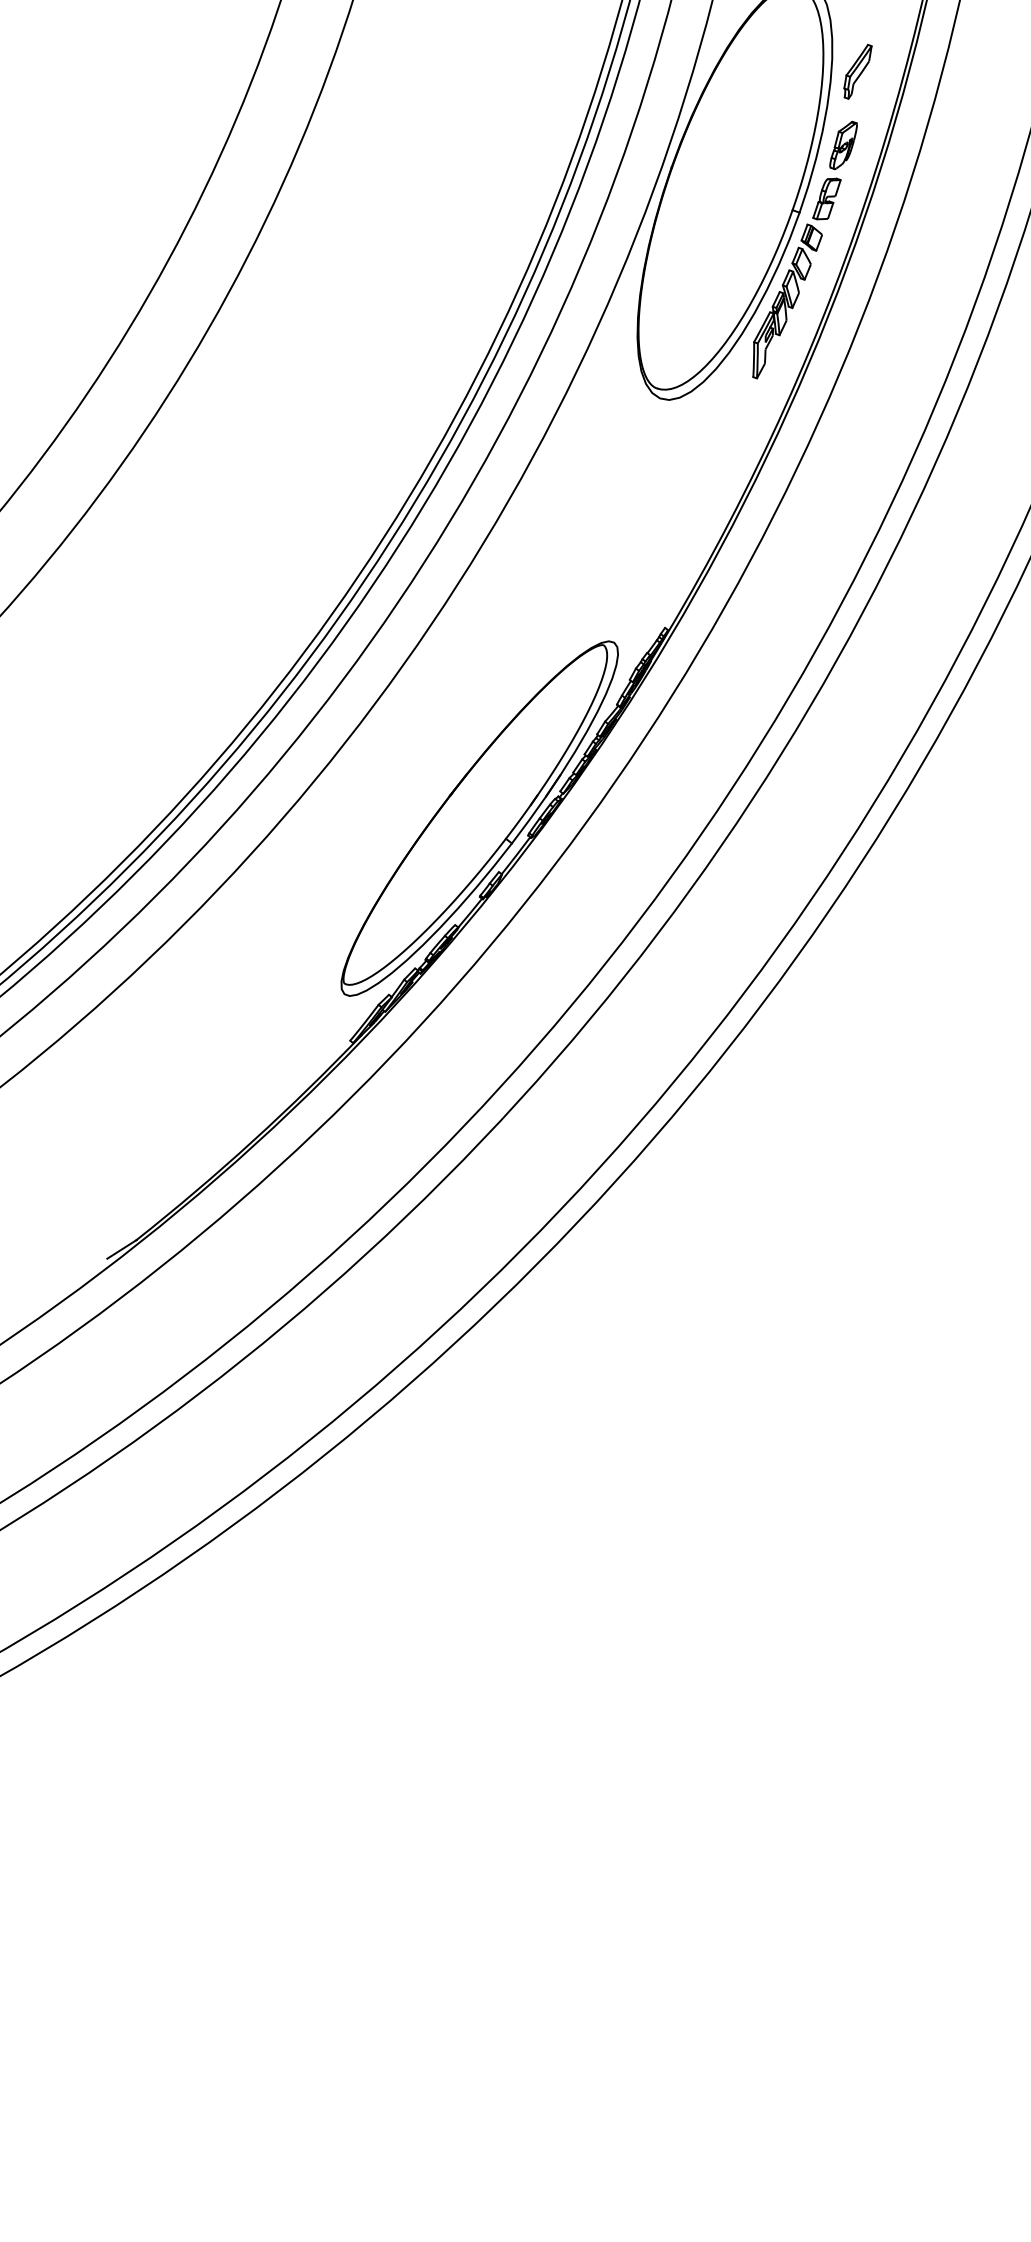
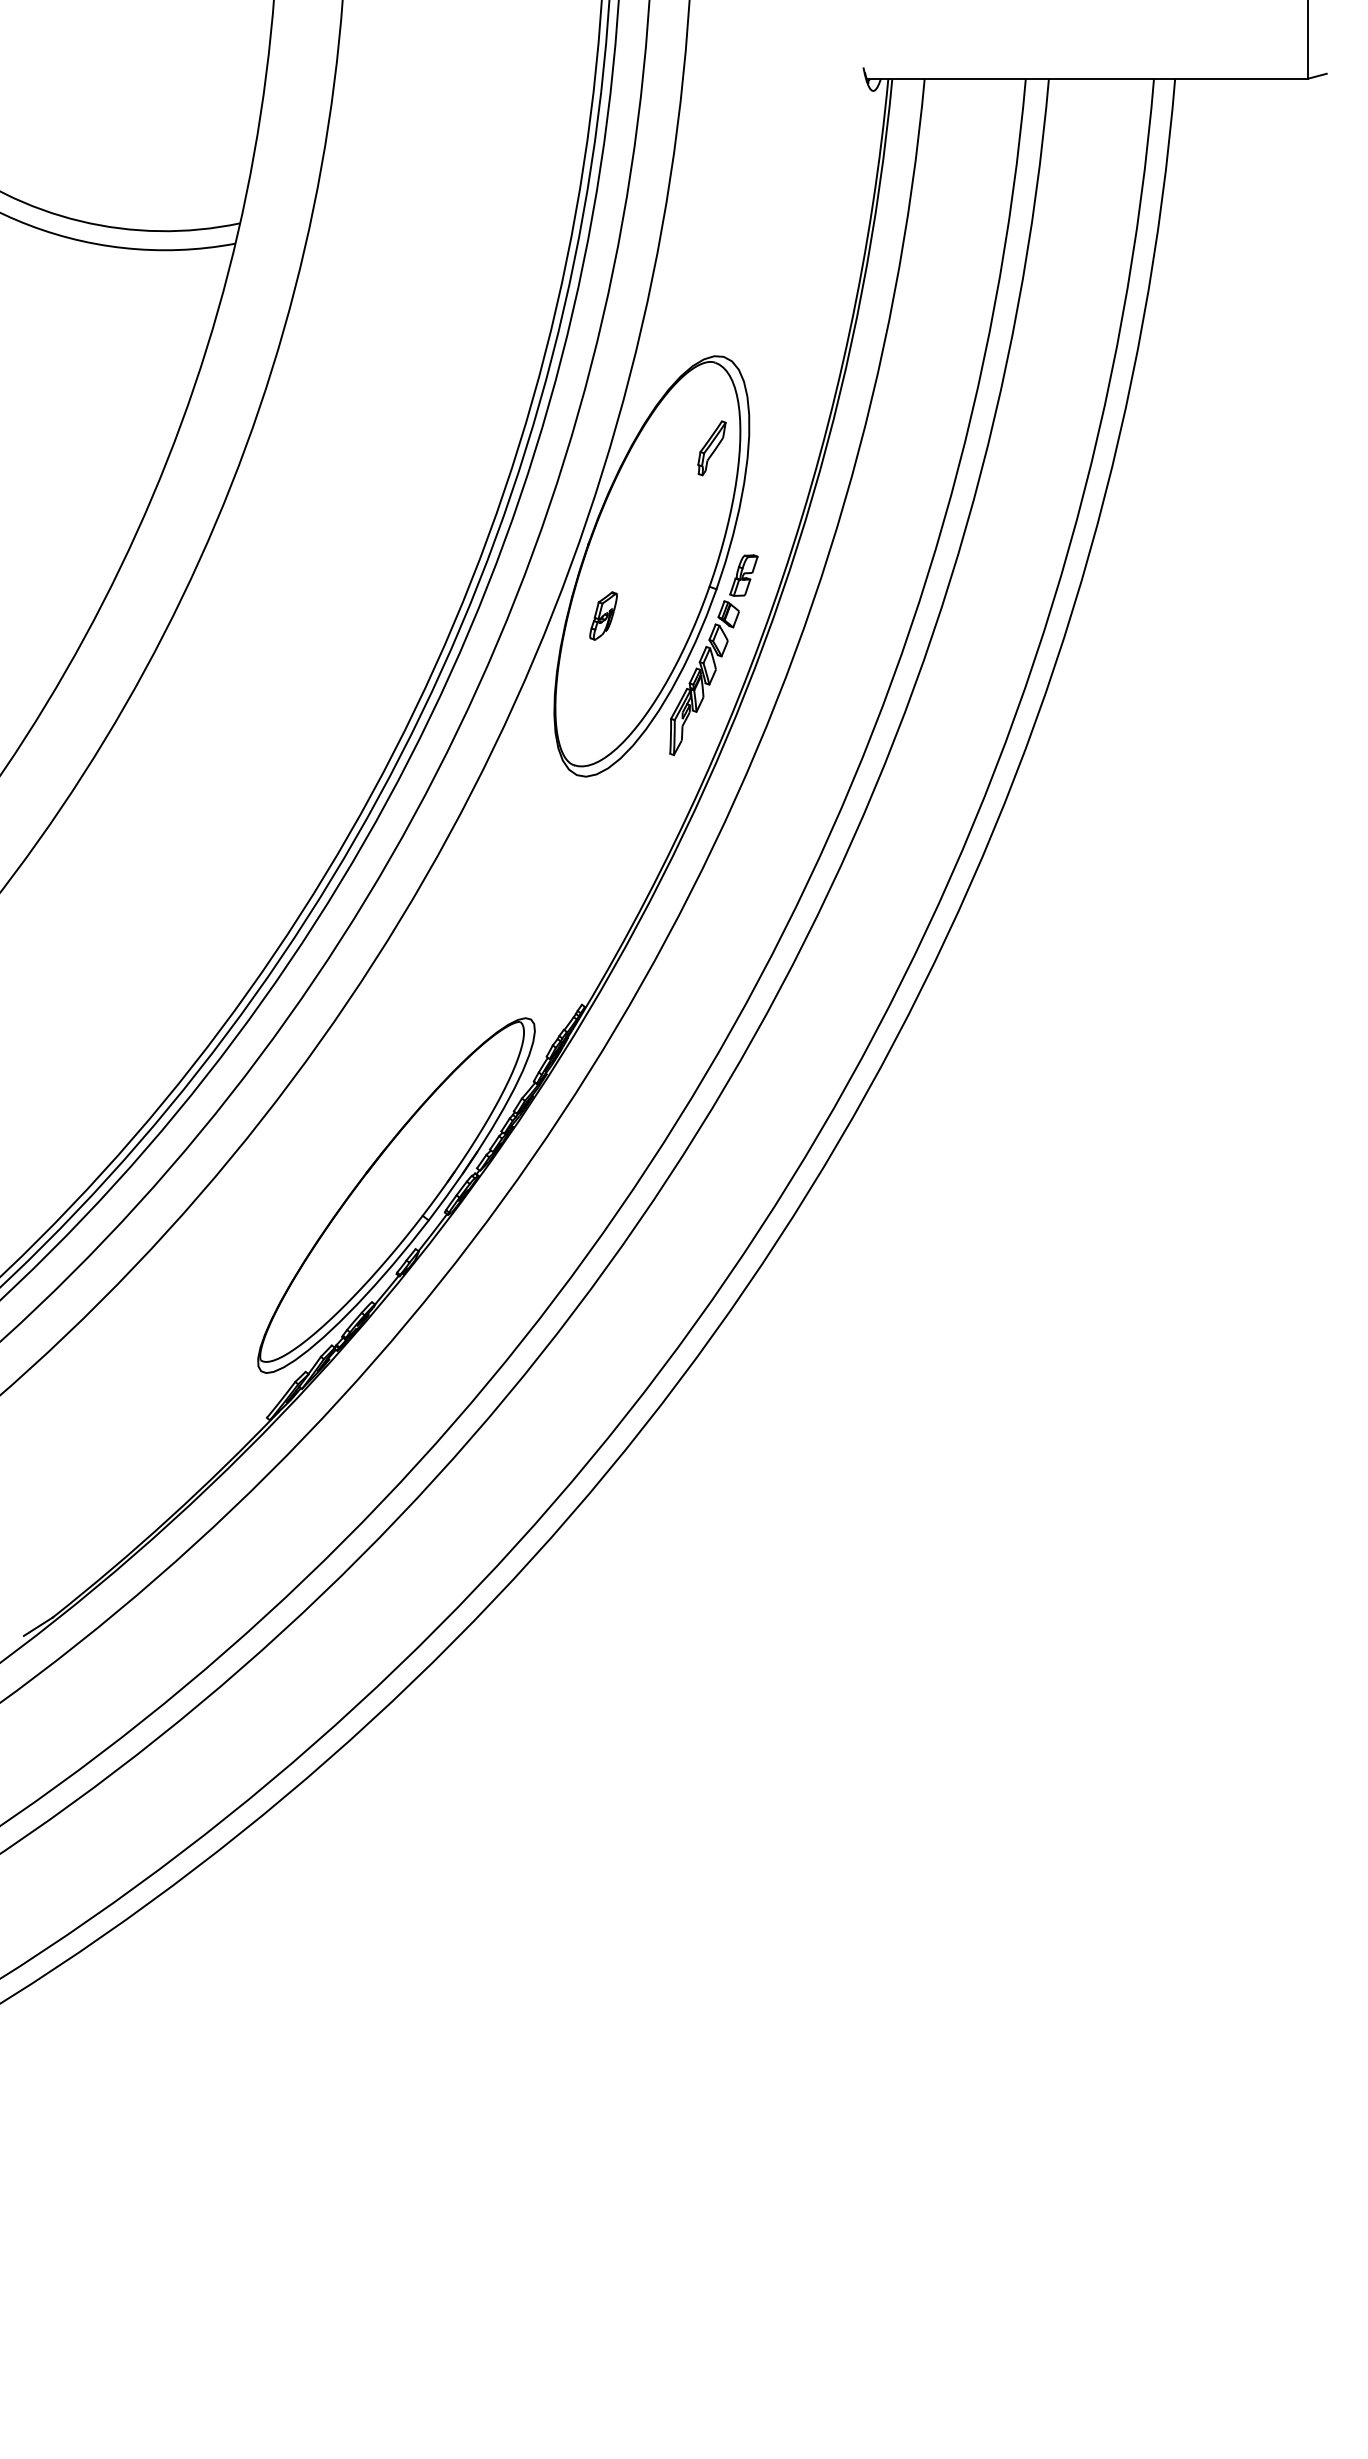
part: (857, 71) -> (711, 448), moved
part: (843, 144) -> (603, 615), moved

